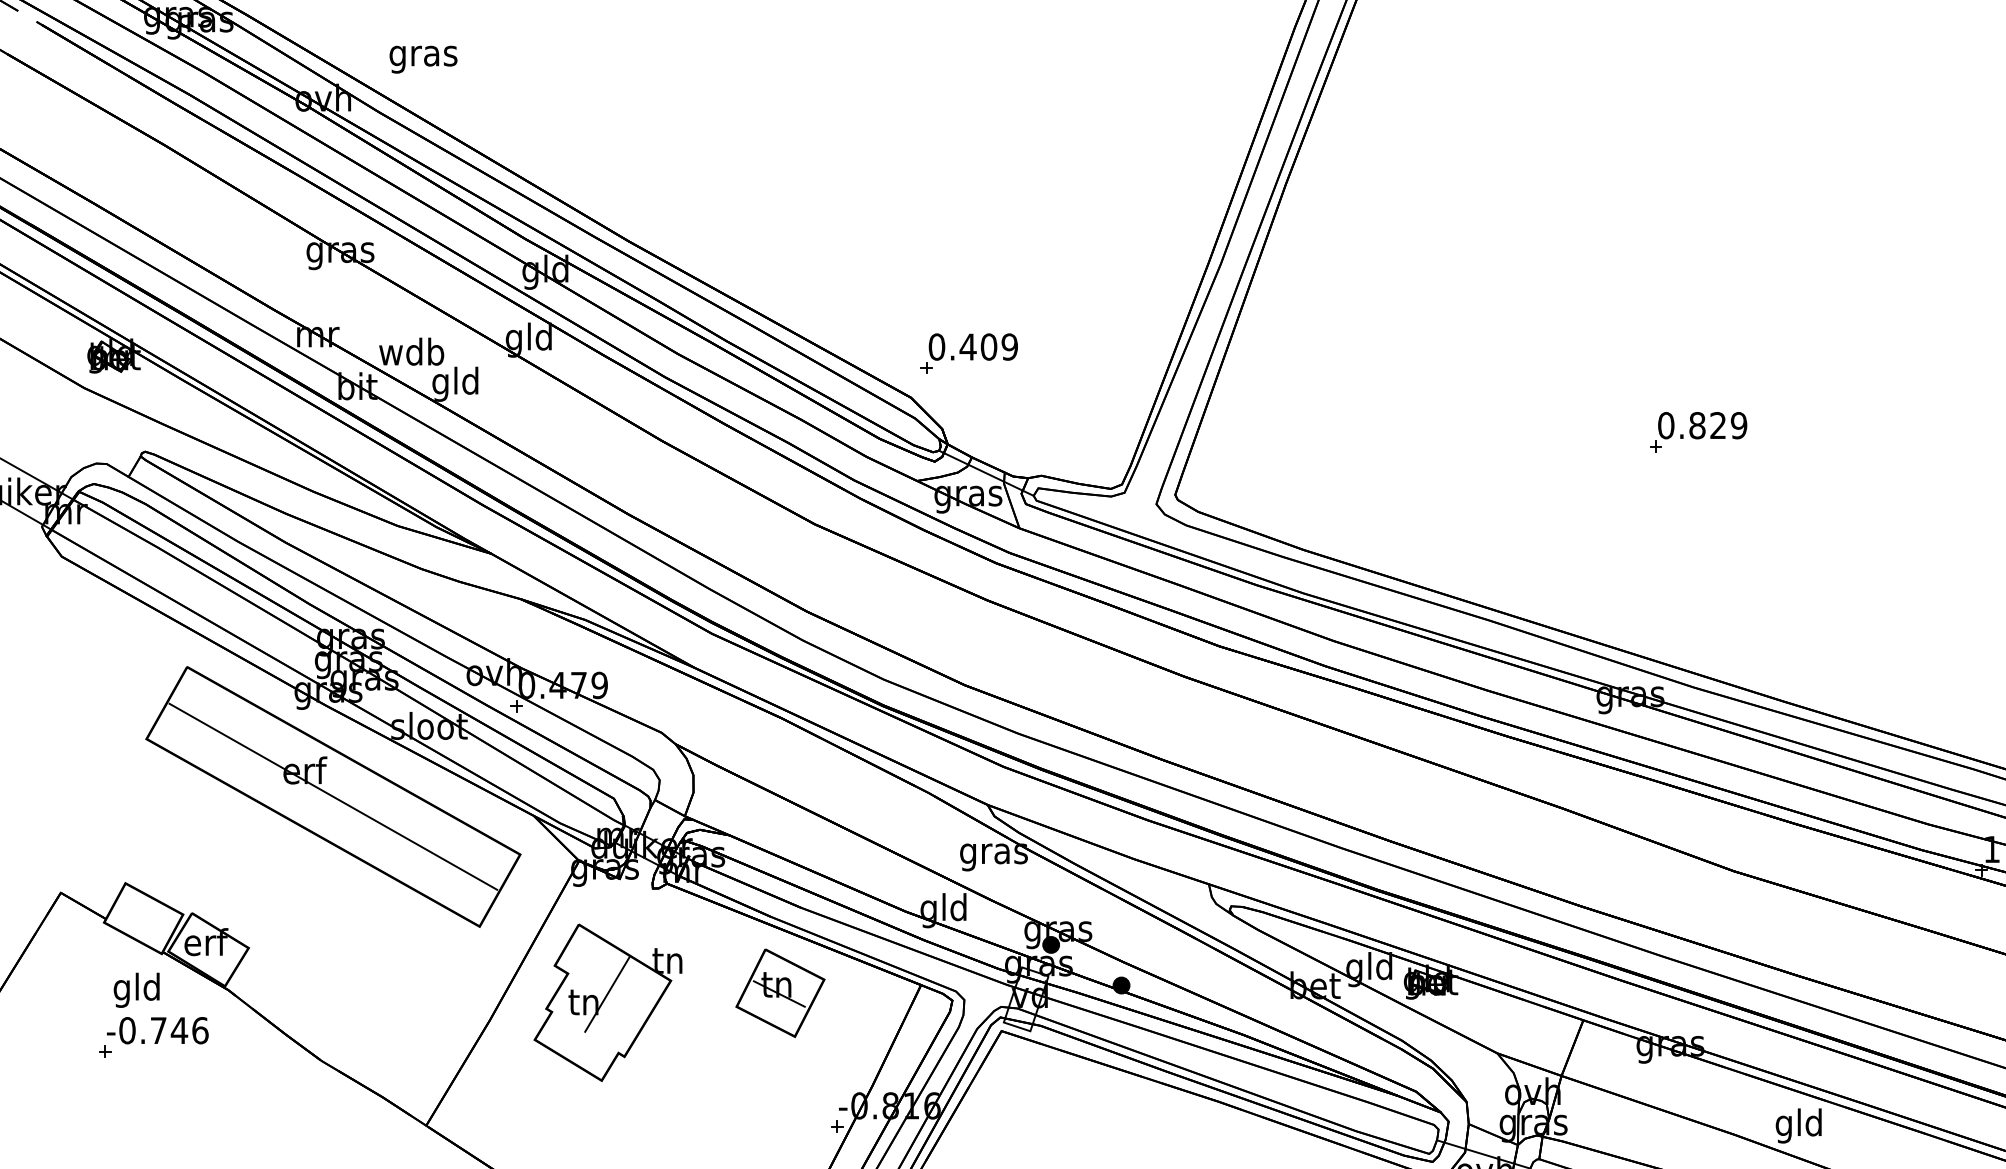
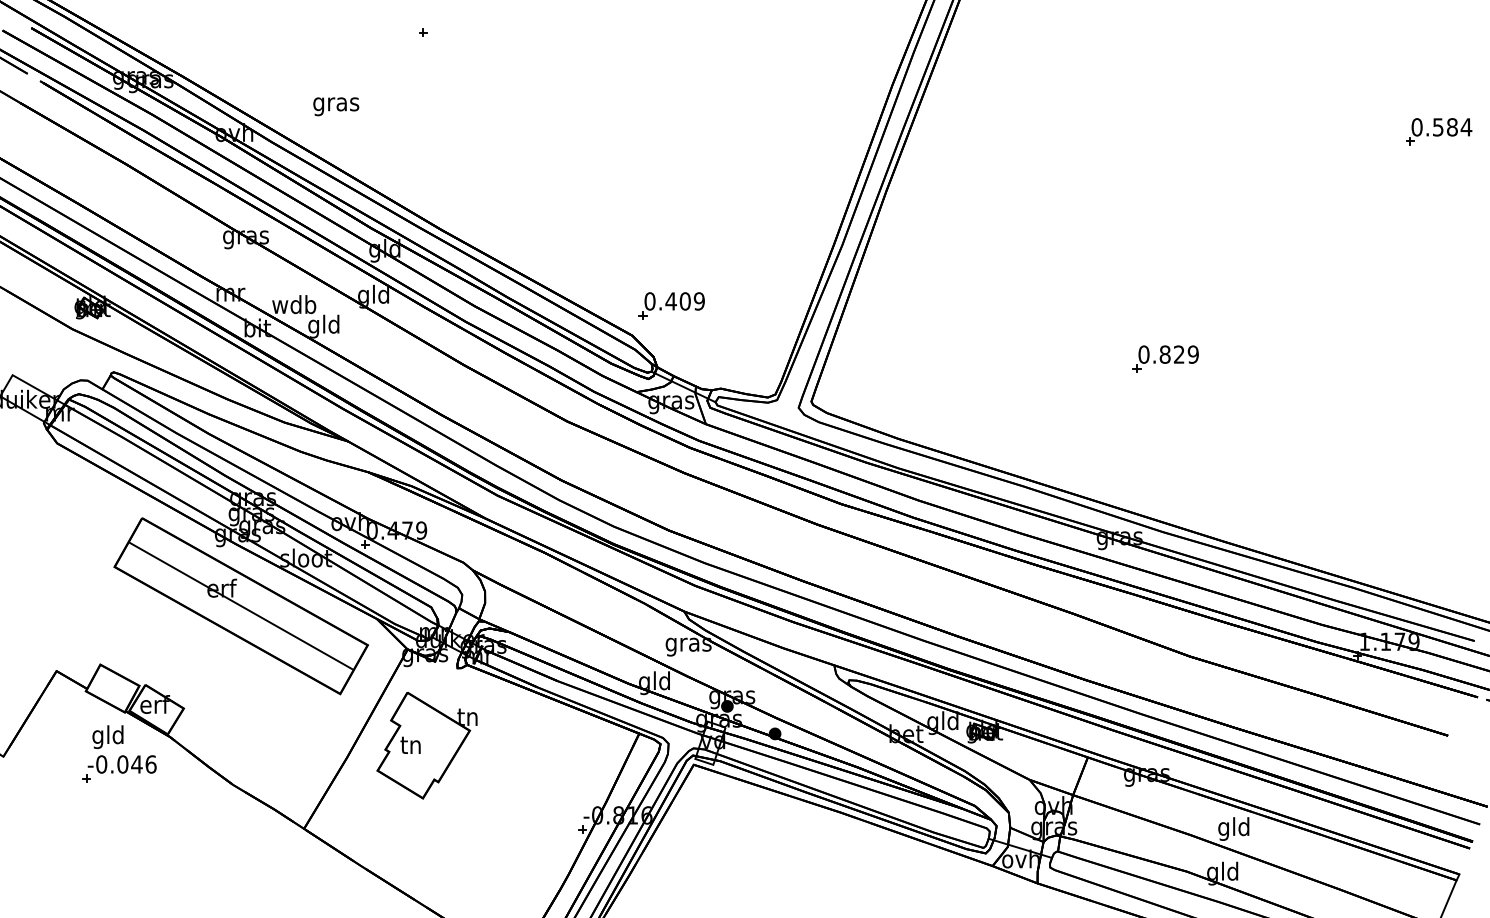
text: (423, 59) -> (336, 106), moved
part: (779, 992) -> (543, 738), removed
line: (606, 993) -> (426, 739), removed
text: (158, 1030) -> (122, 764), -0.746 -> -0.046

